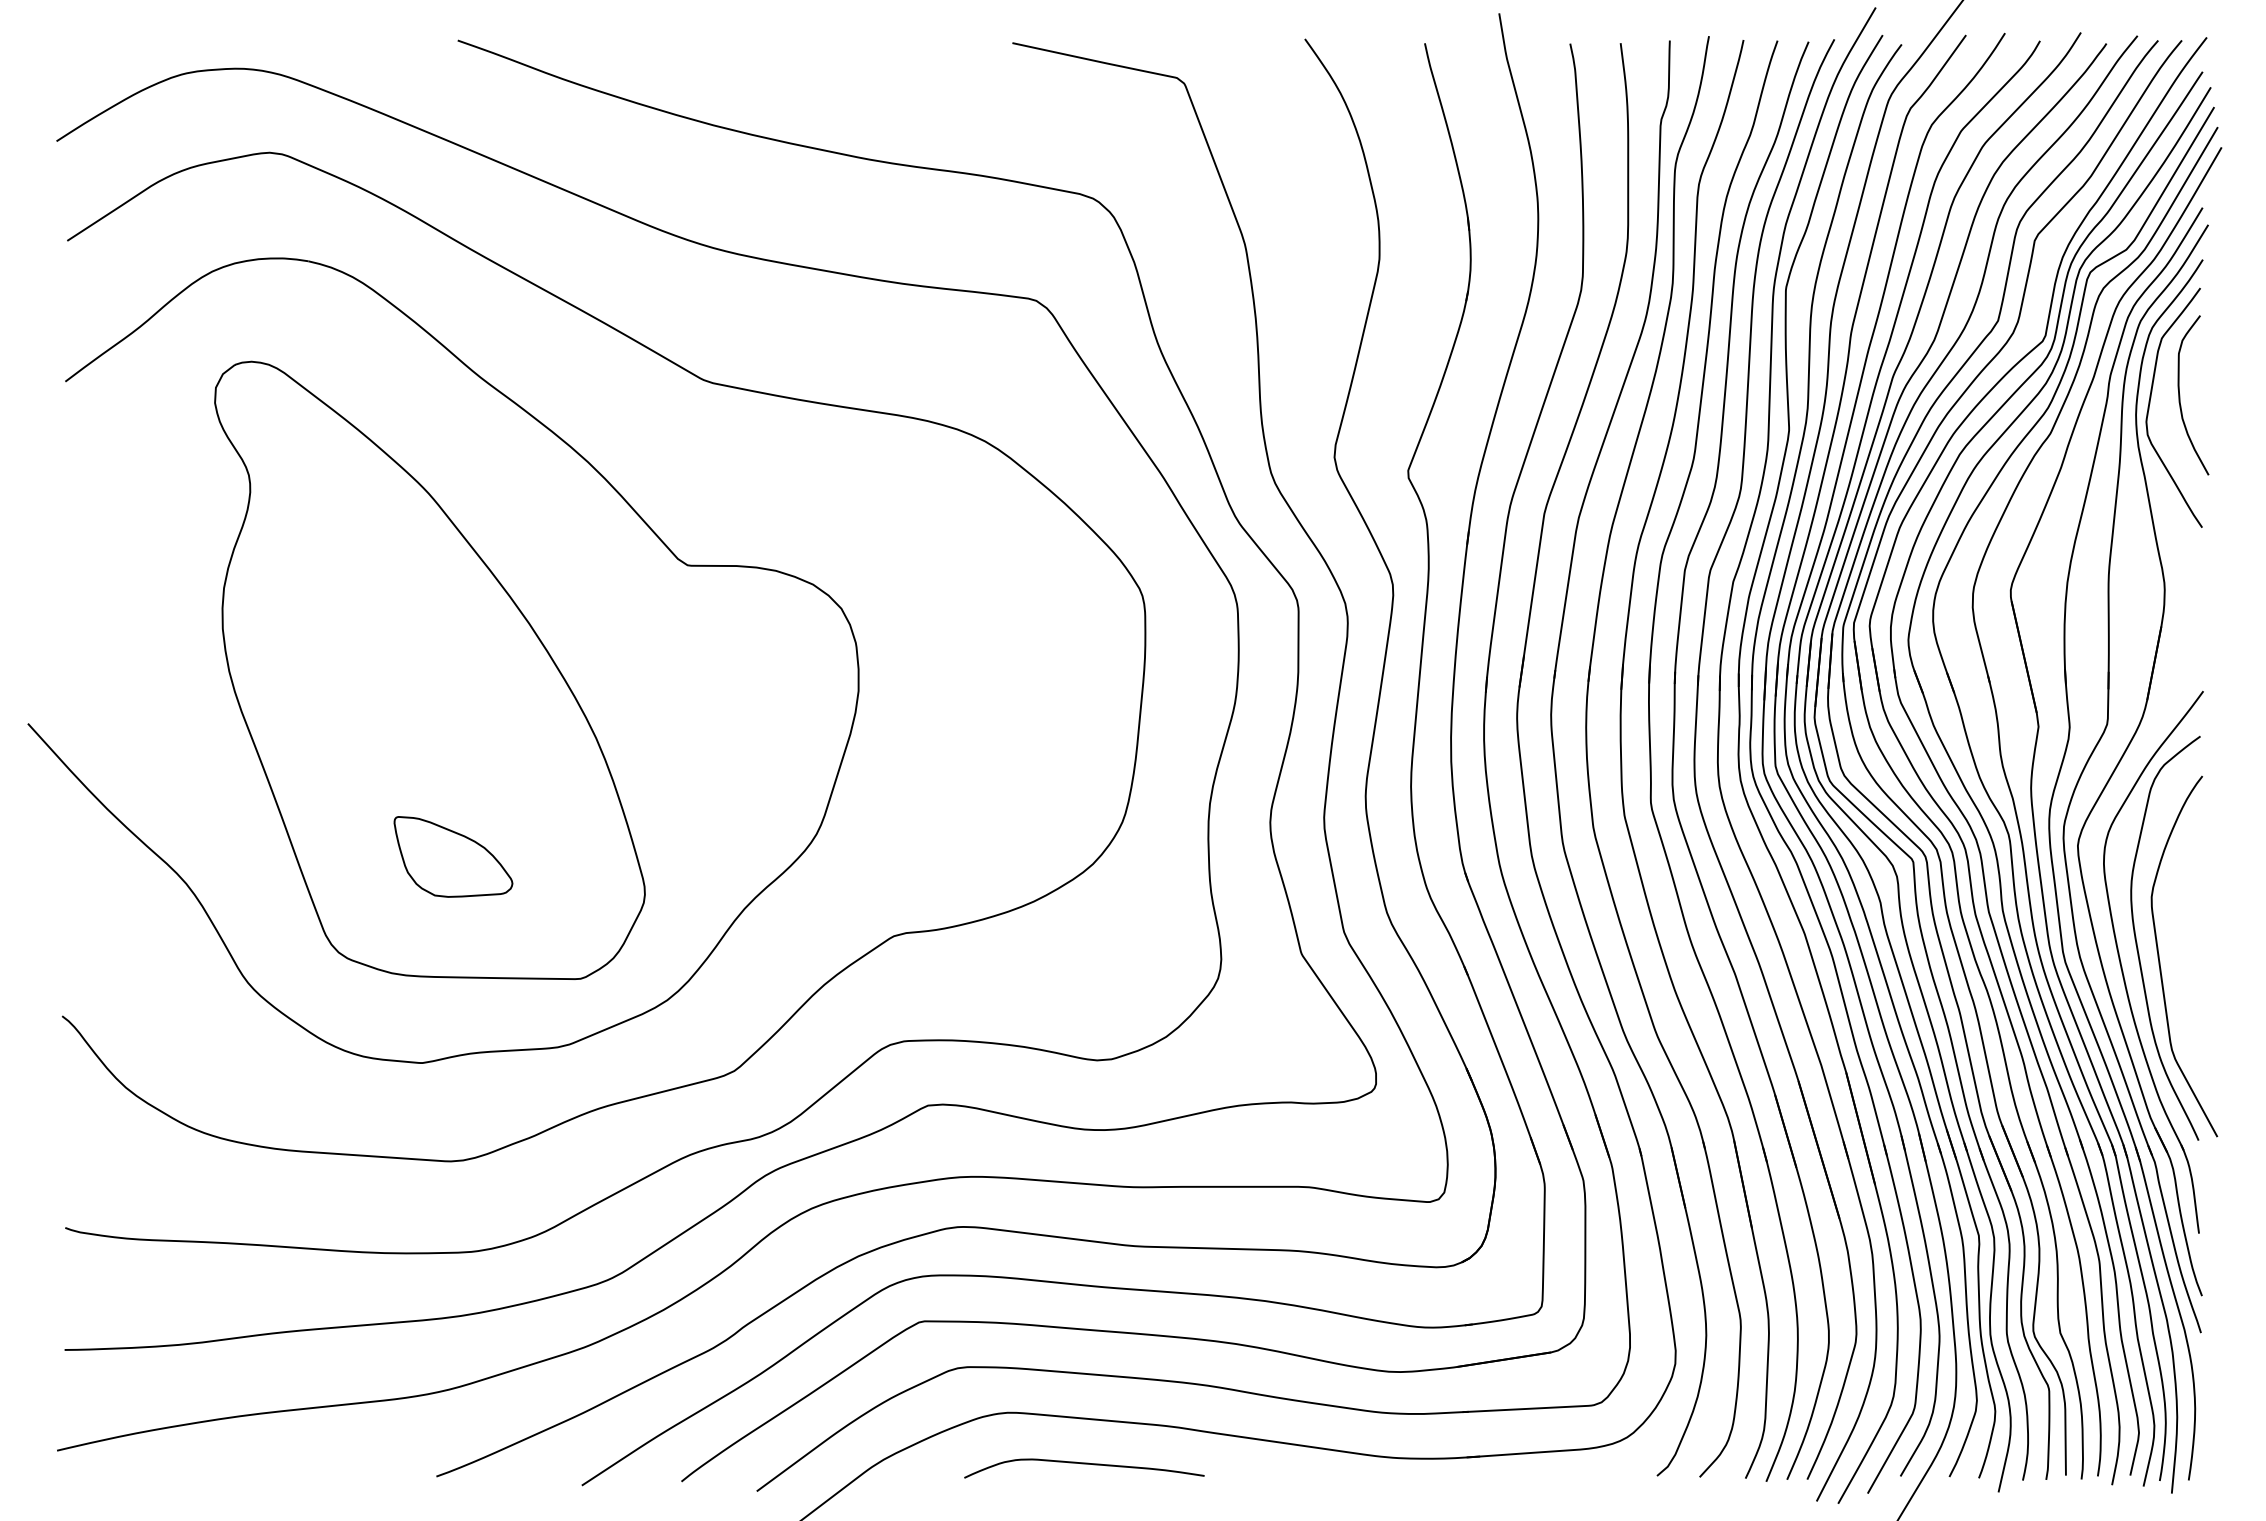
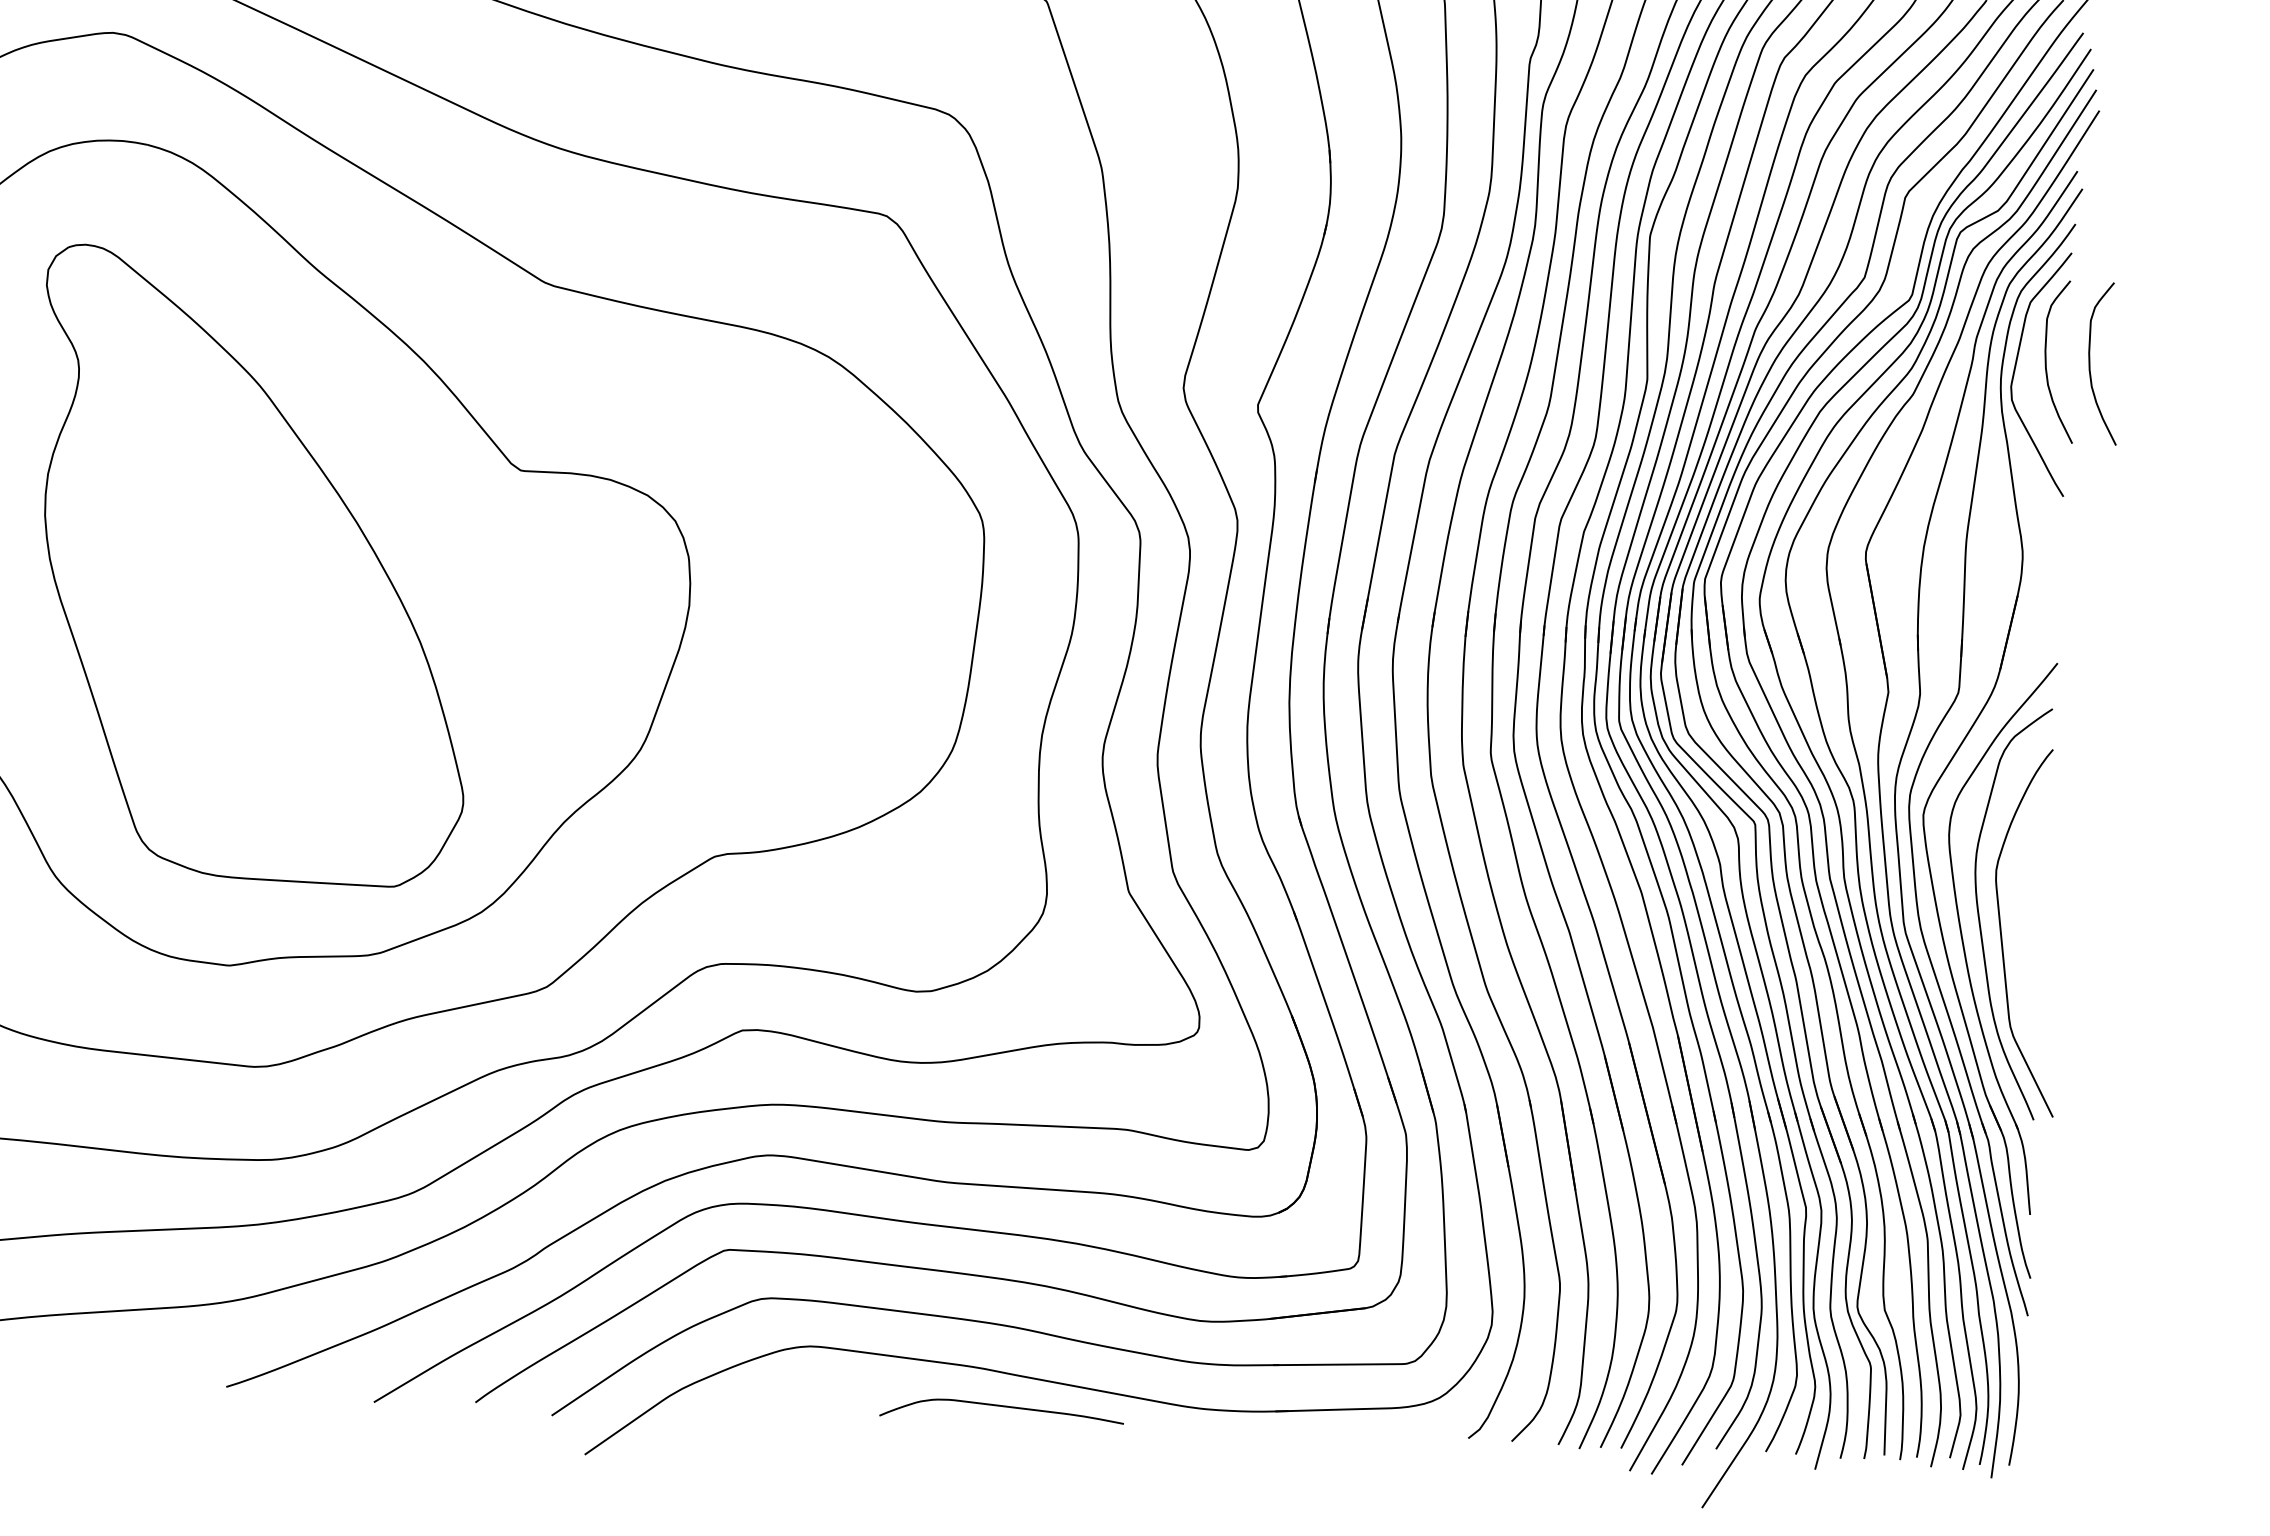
curve: (2223, 395) -> (2090, 363), added
part: (453, 856) -> (270, 756), removed
curve: (1084, 1464) -> (1002, 1407), moved

